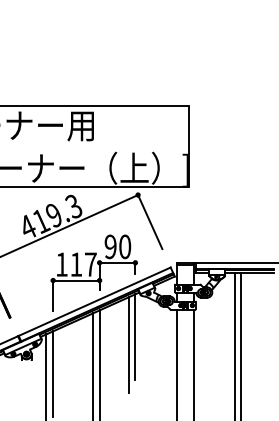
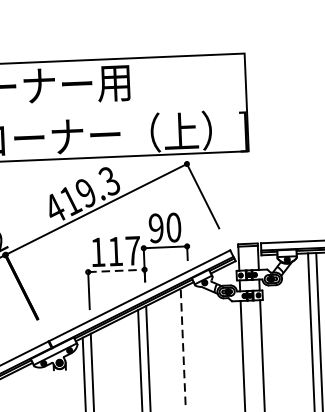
line: (76, 280) -> (116, 270), solid -> dashed
line: (135, 337) -> (191, 337), removed
line: (128, 345) -> (182, 347), solid -> dashed

